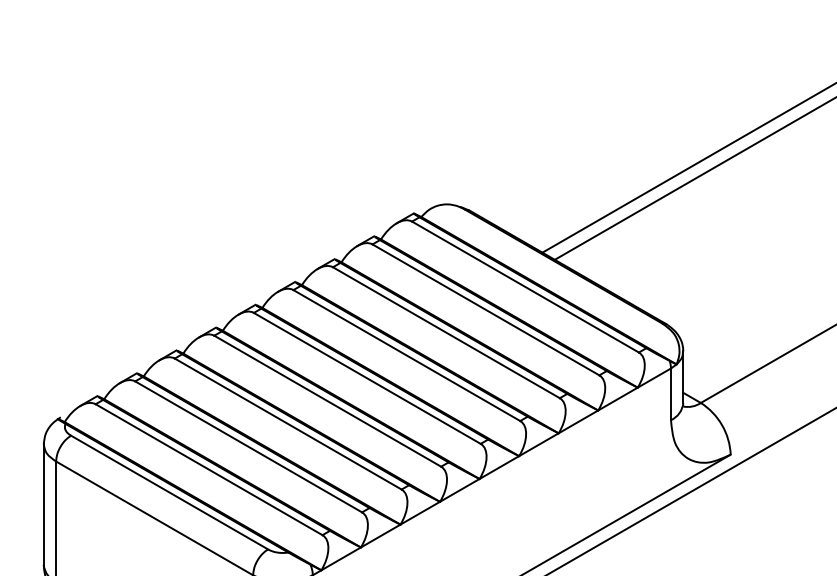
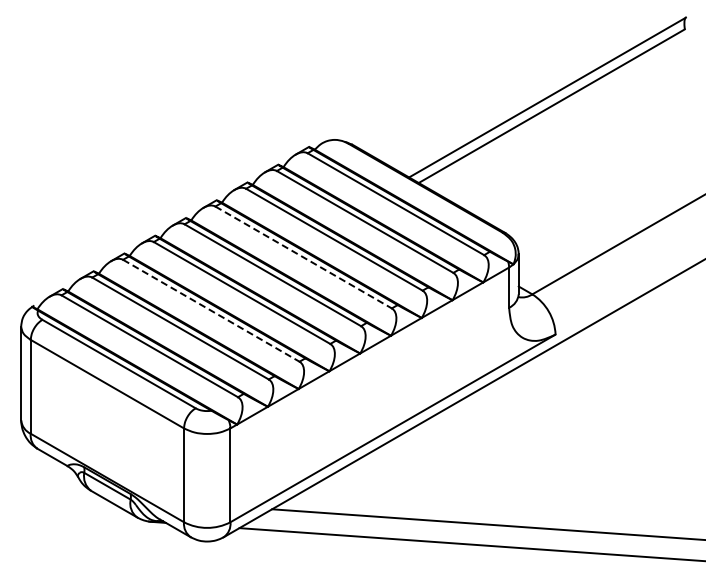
line: (406, 355) -> (303, 257), solid -> dashed
line: (288, 423) -> (211, 310), solid -> dashed

